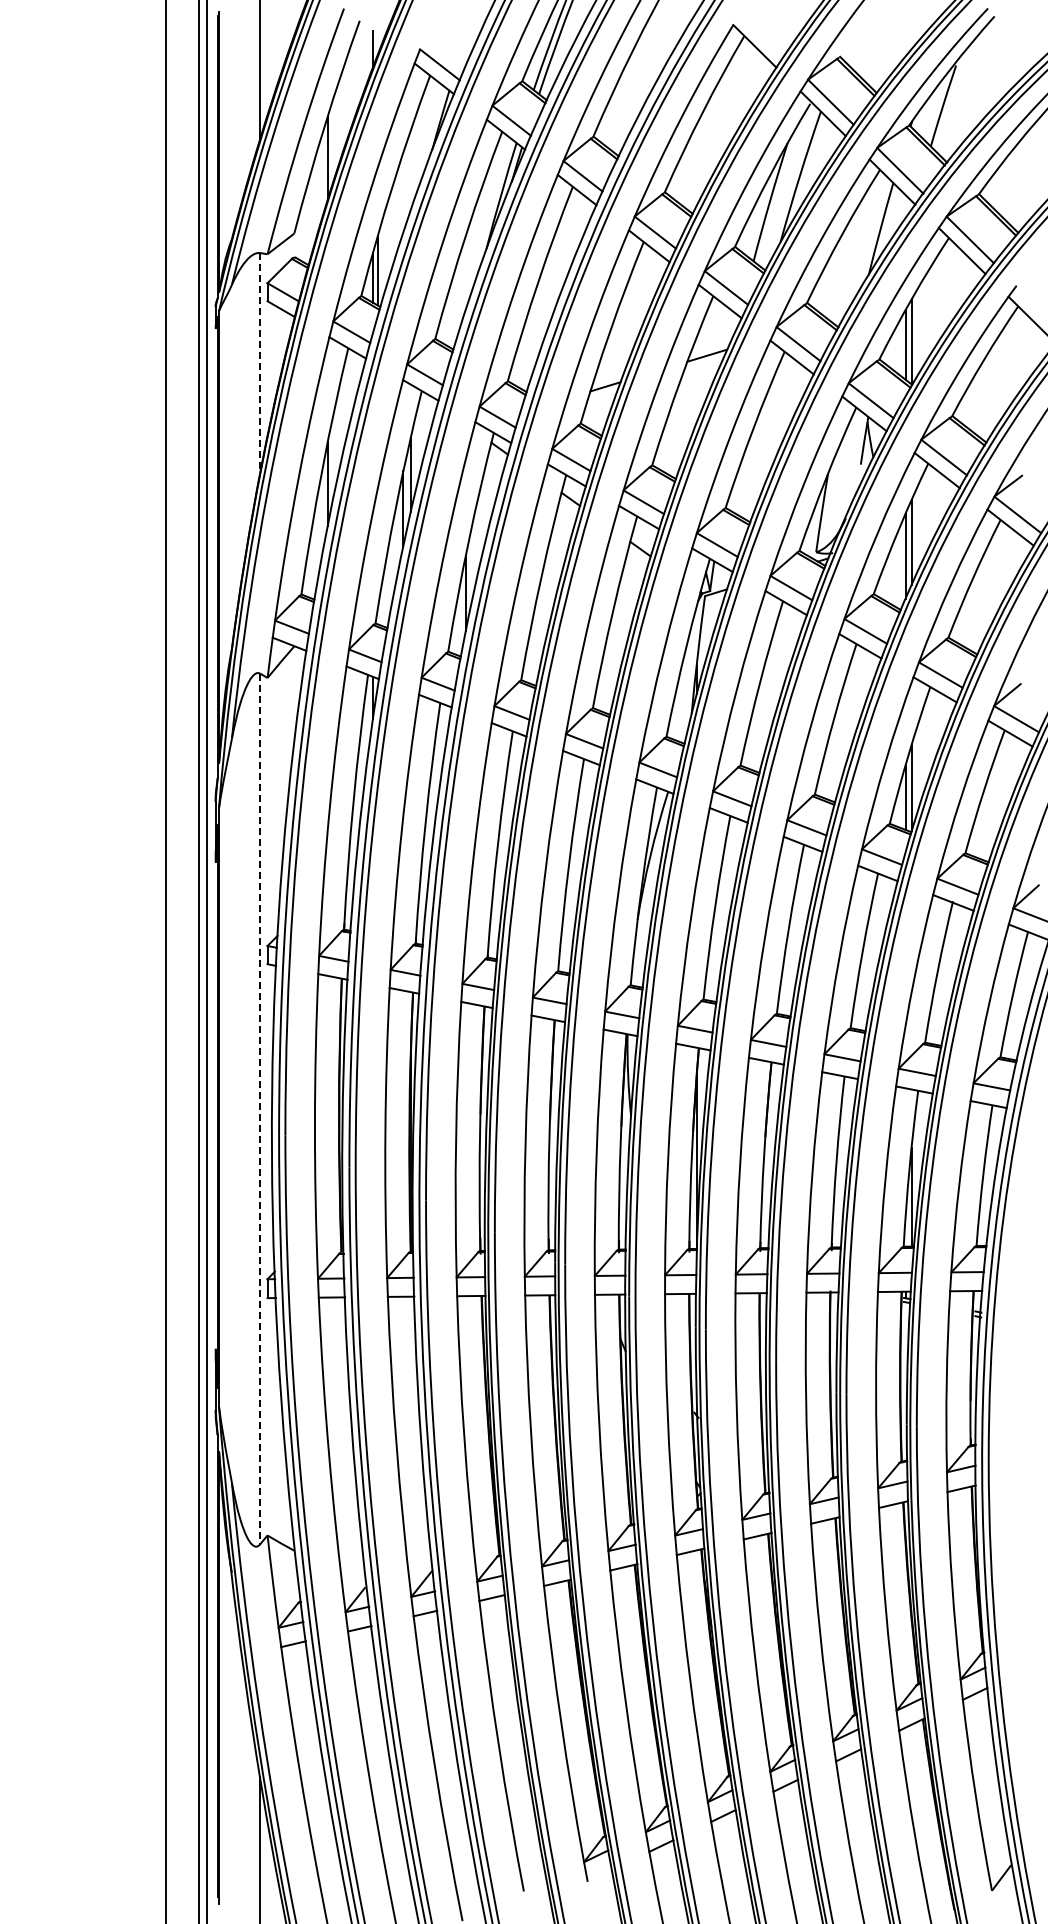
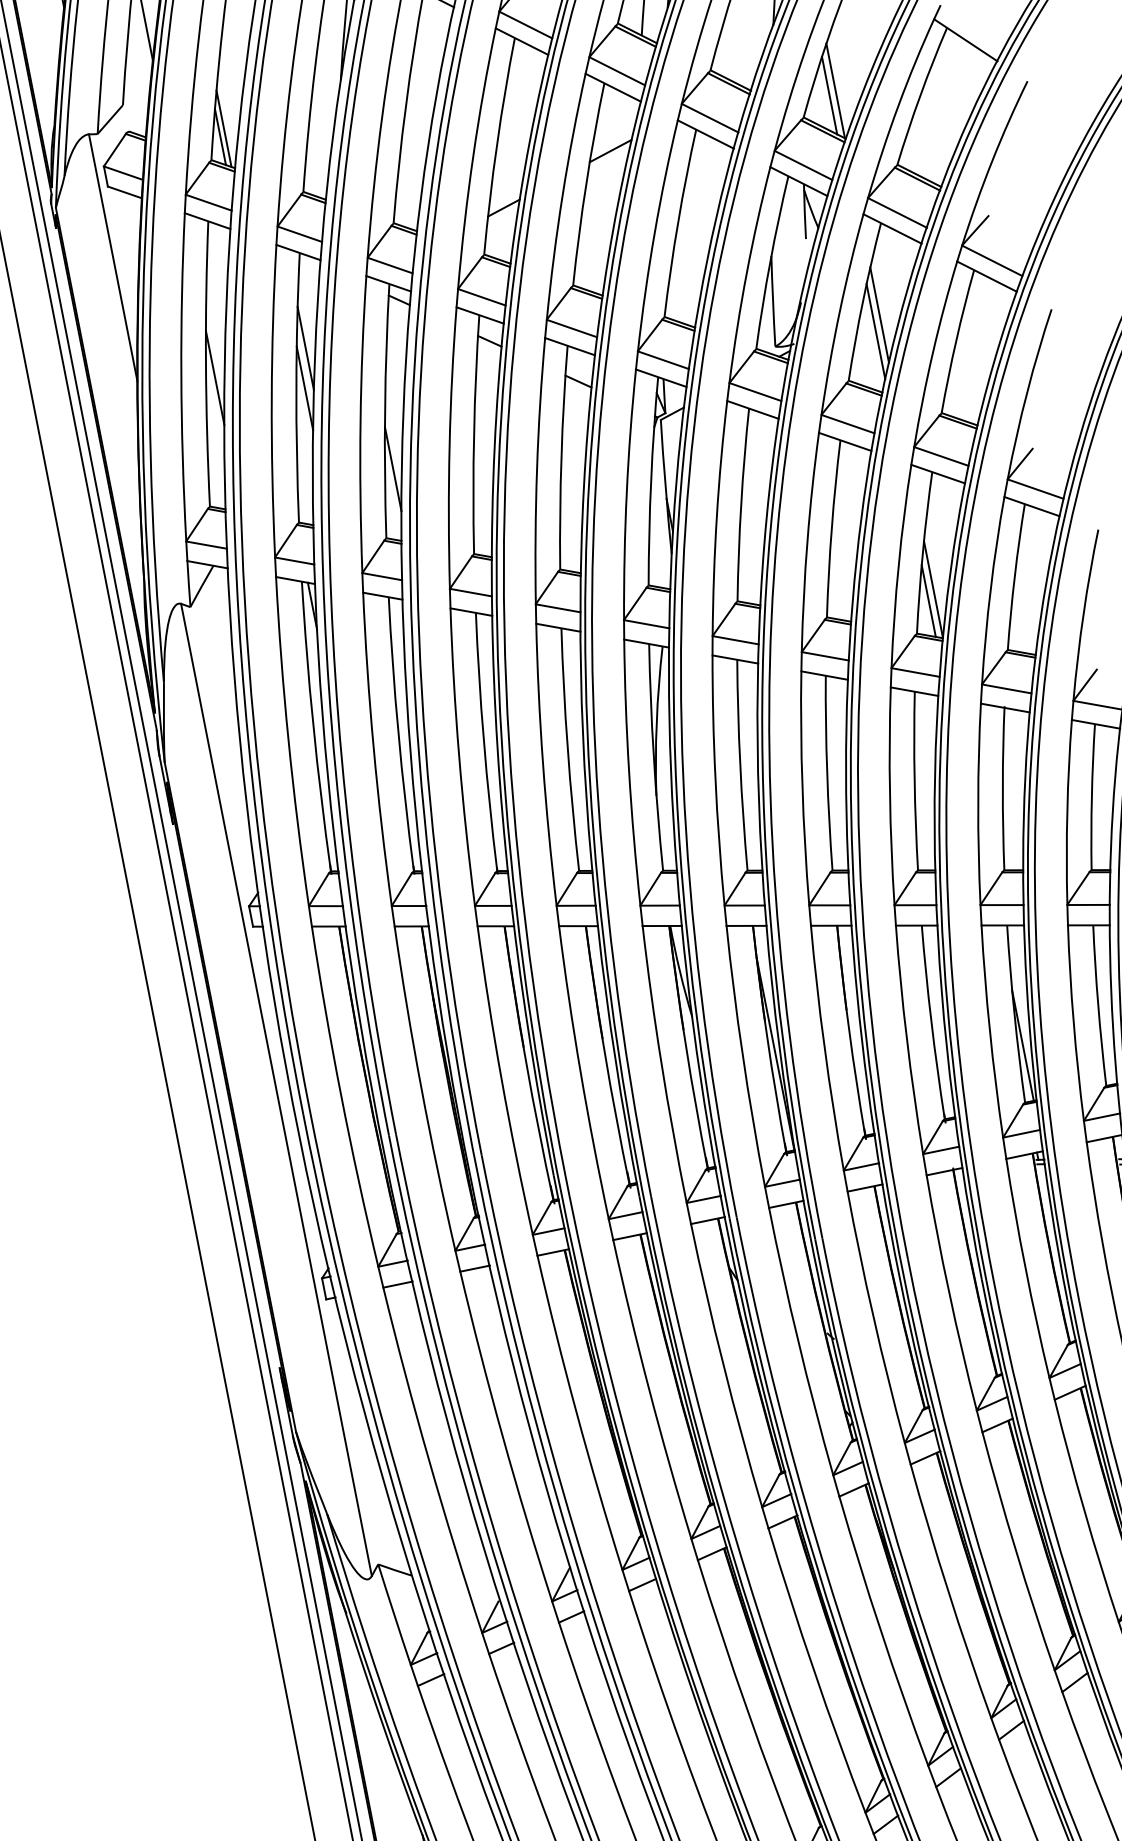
line: (260, 363) -> (113, 257), dashed -> solid
line: (260, 1109) -> (277, 1090), dashed -> solid

